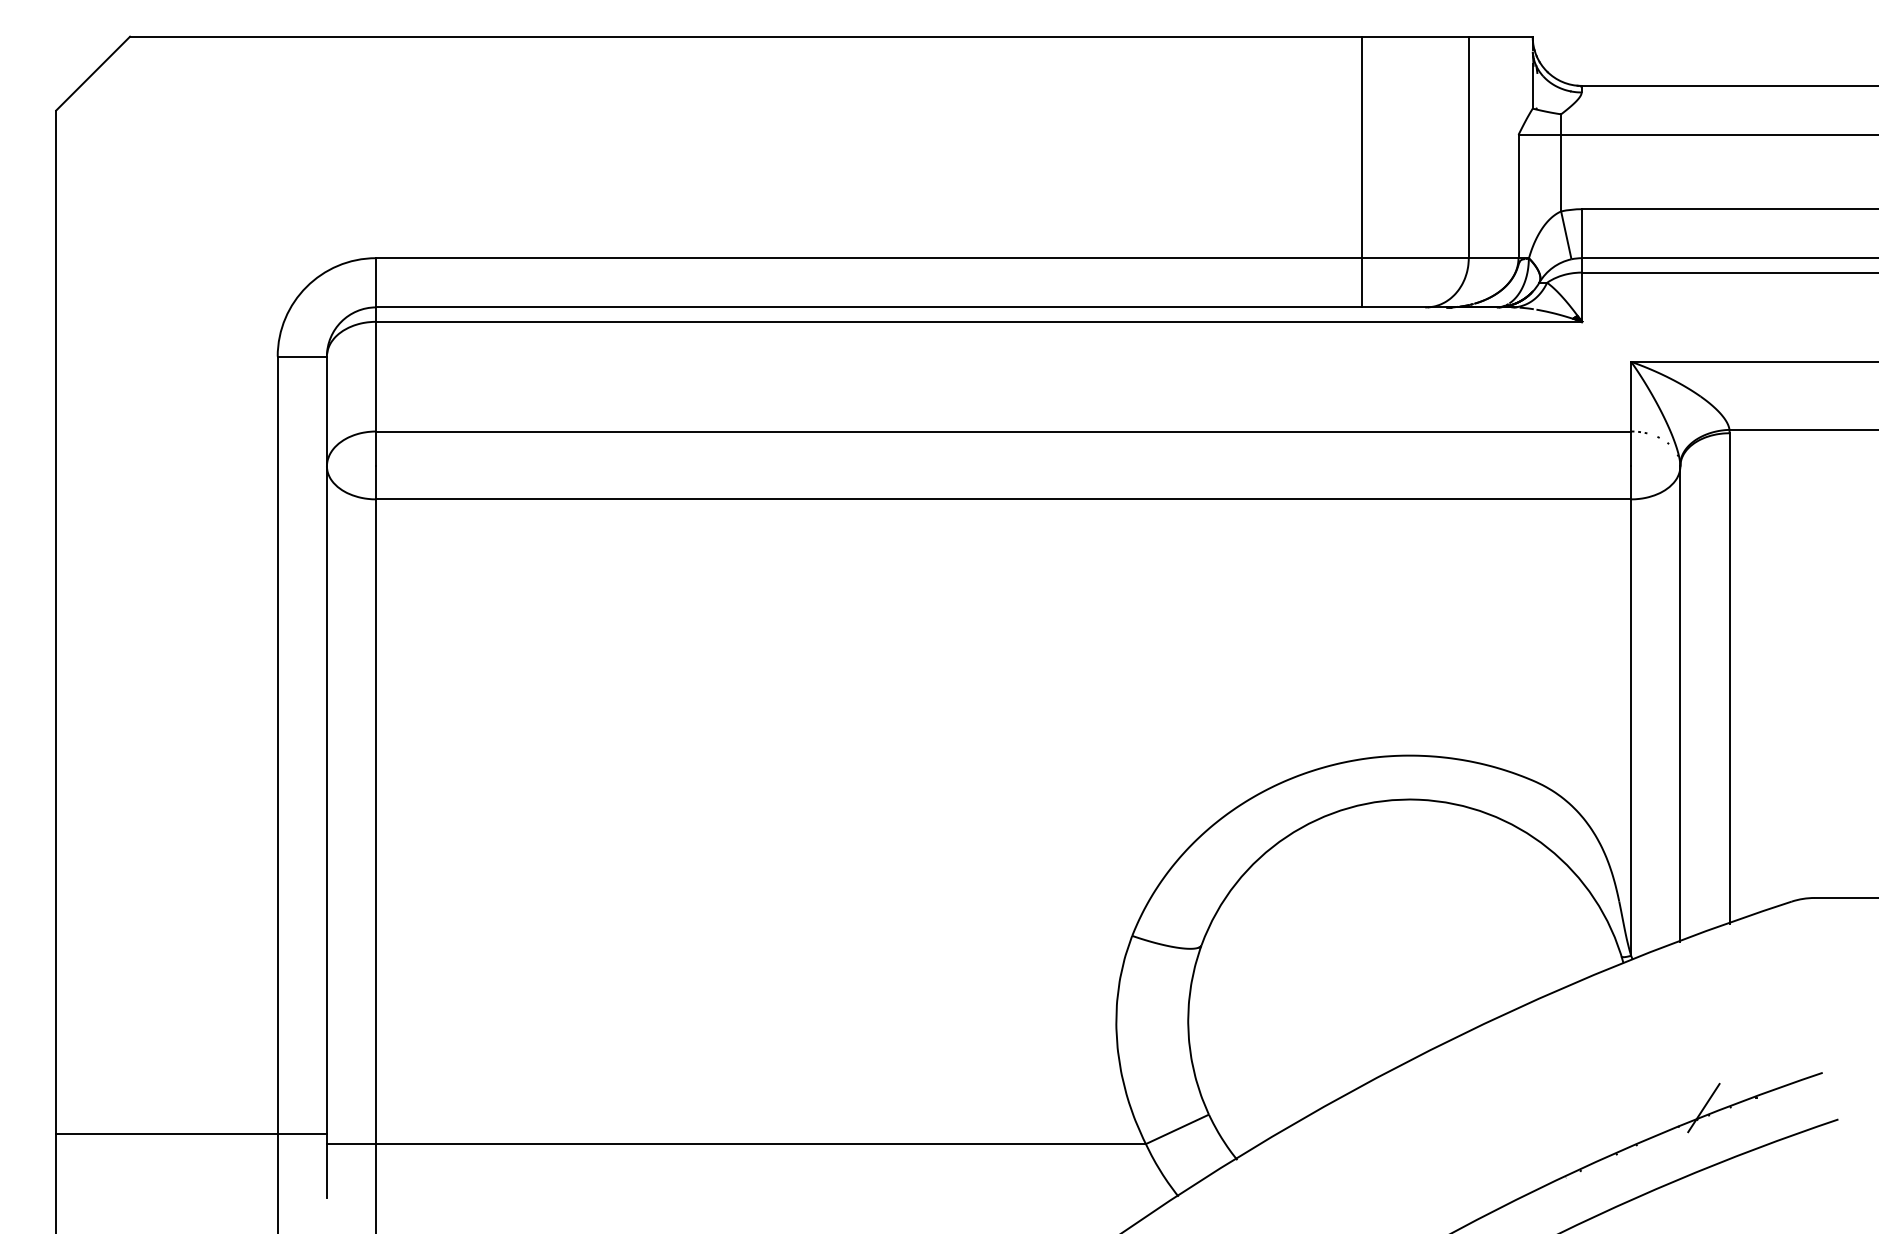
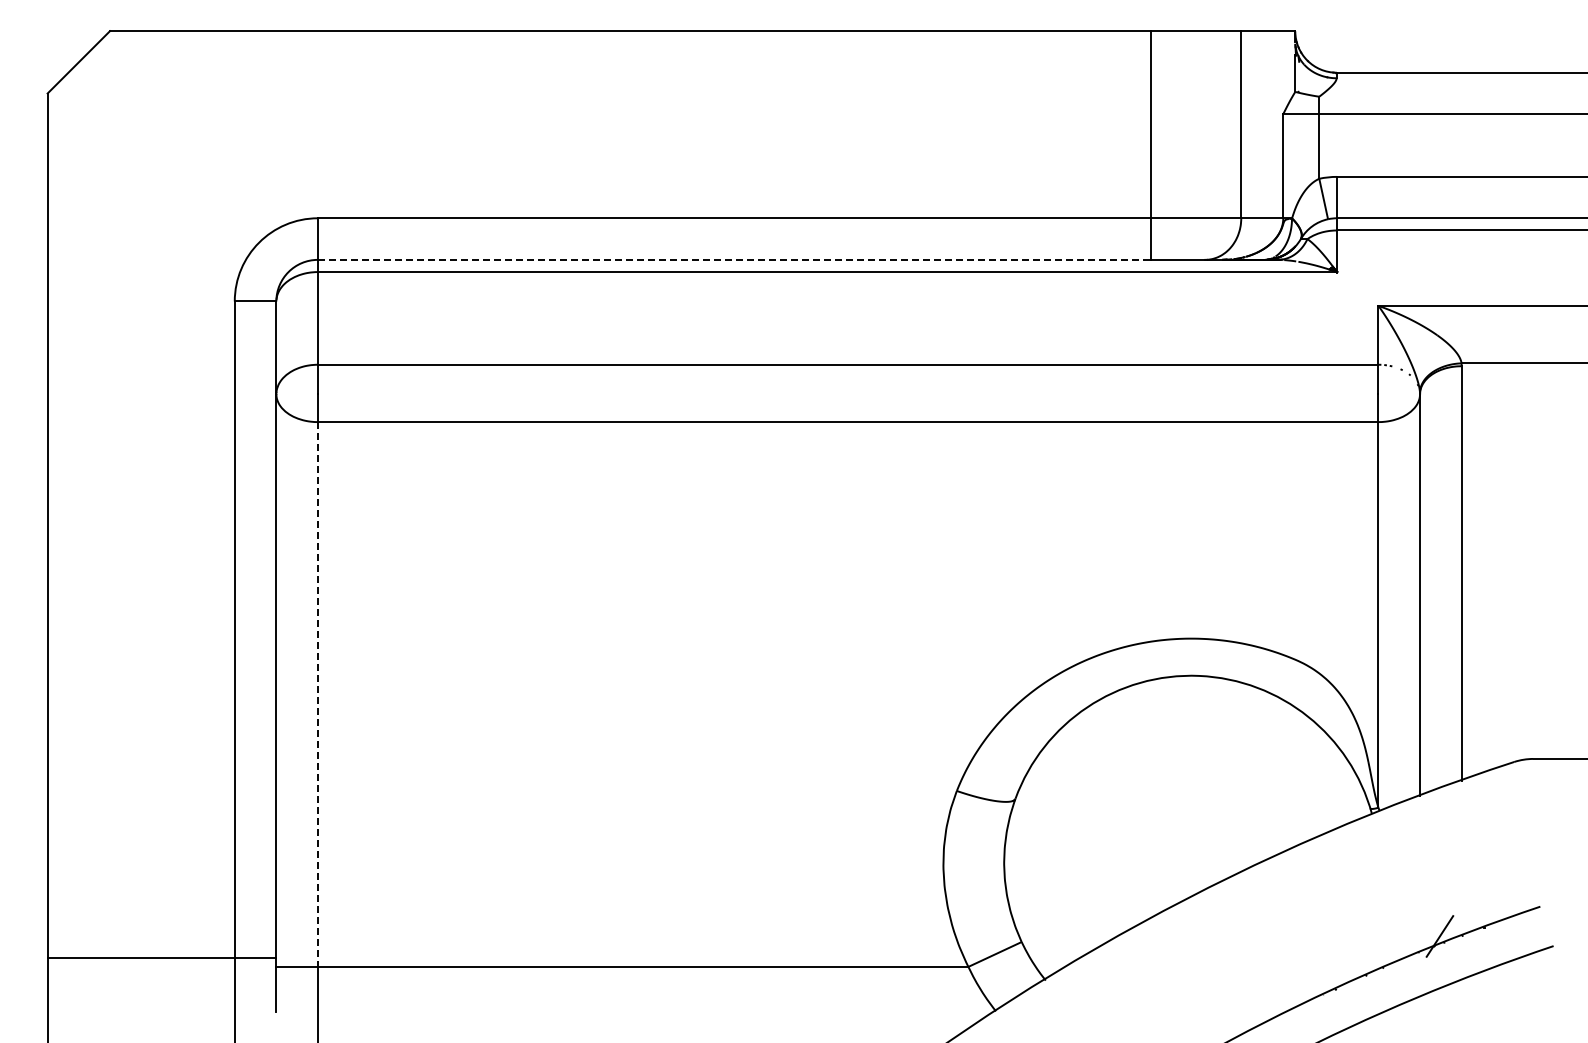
line: (869, 306) -> (734, 259), solid -> dashed
line: (375, 821) -> (317, 694), solid -> dashed

